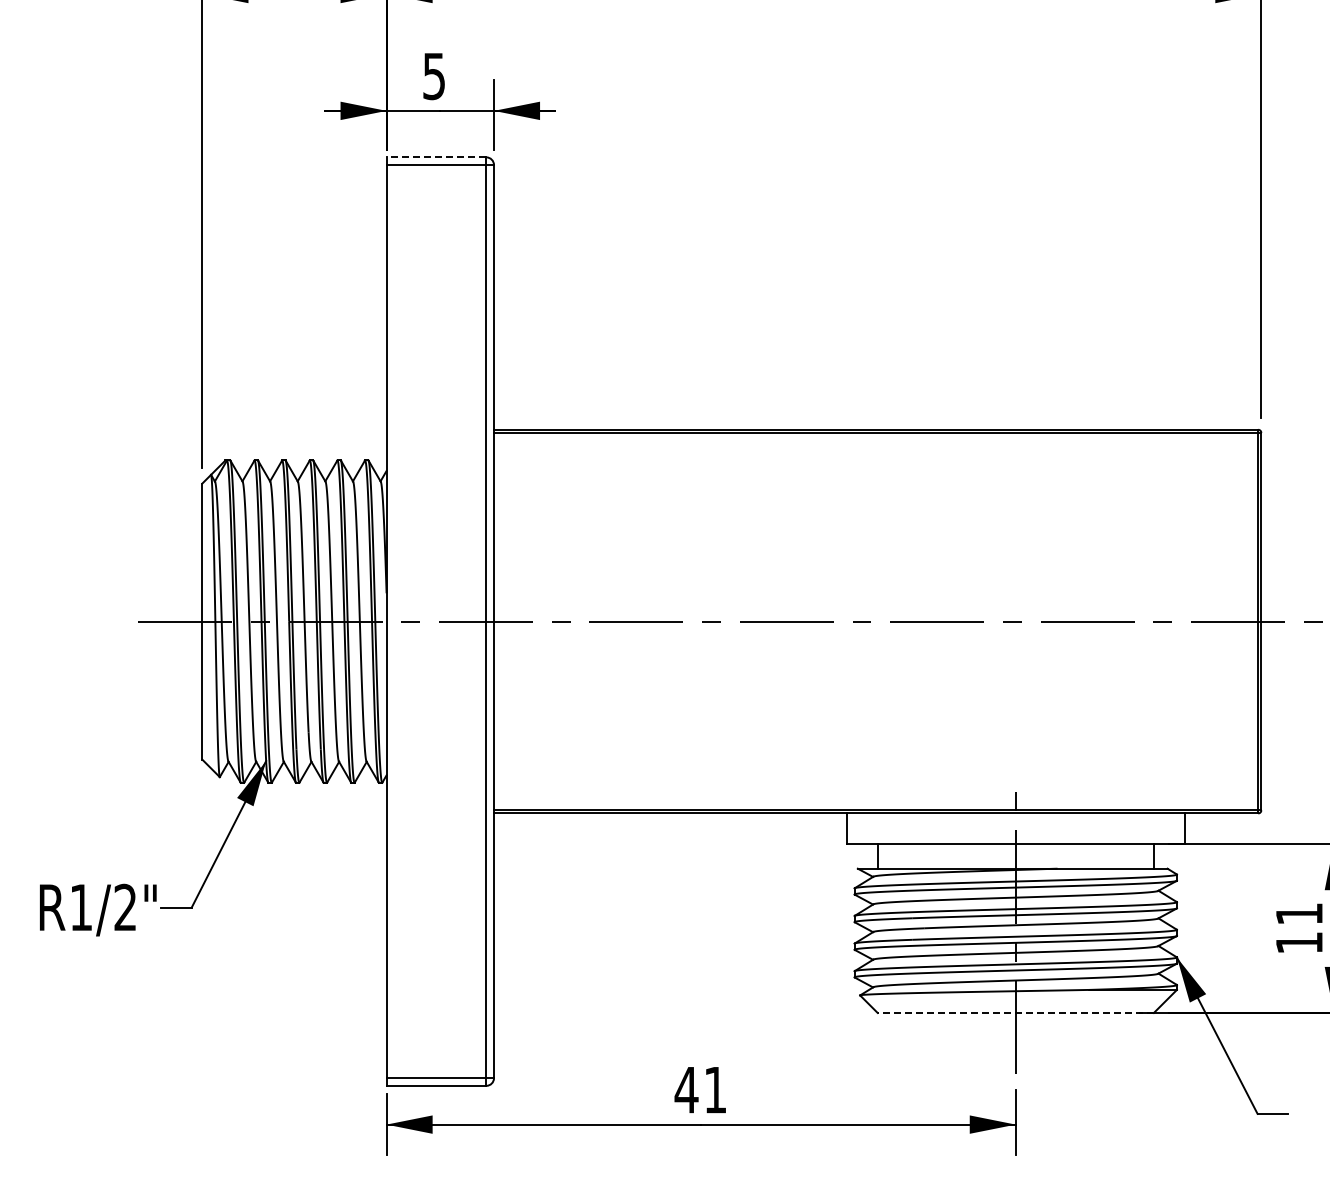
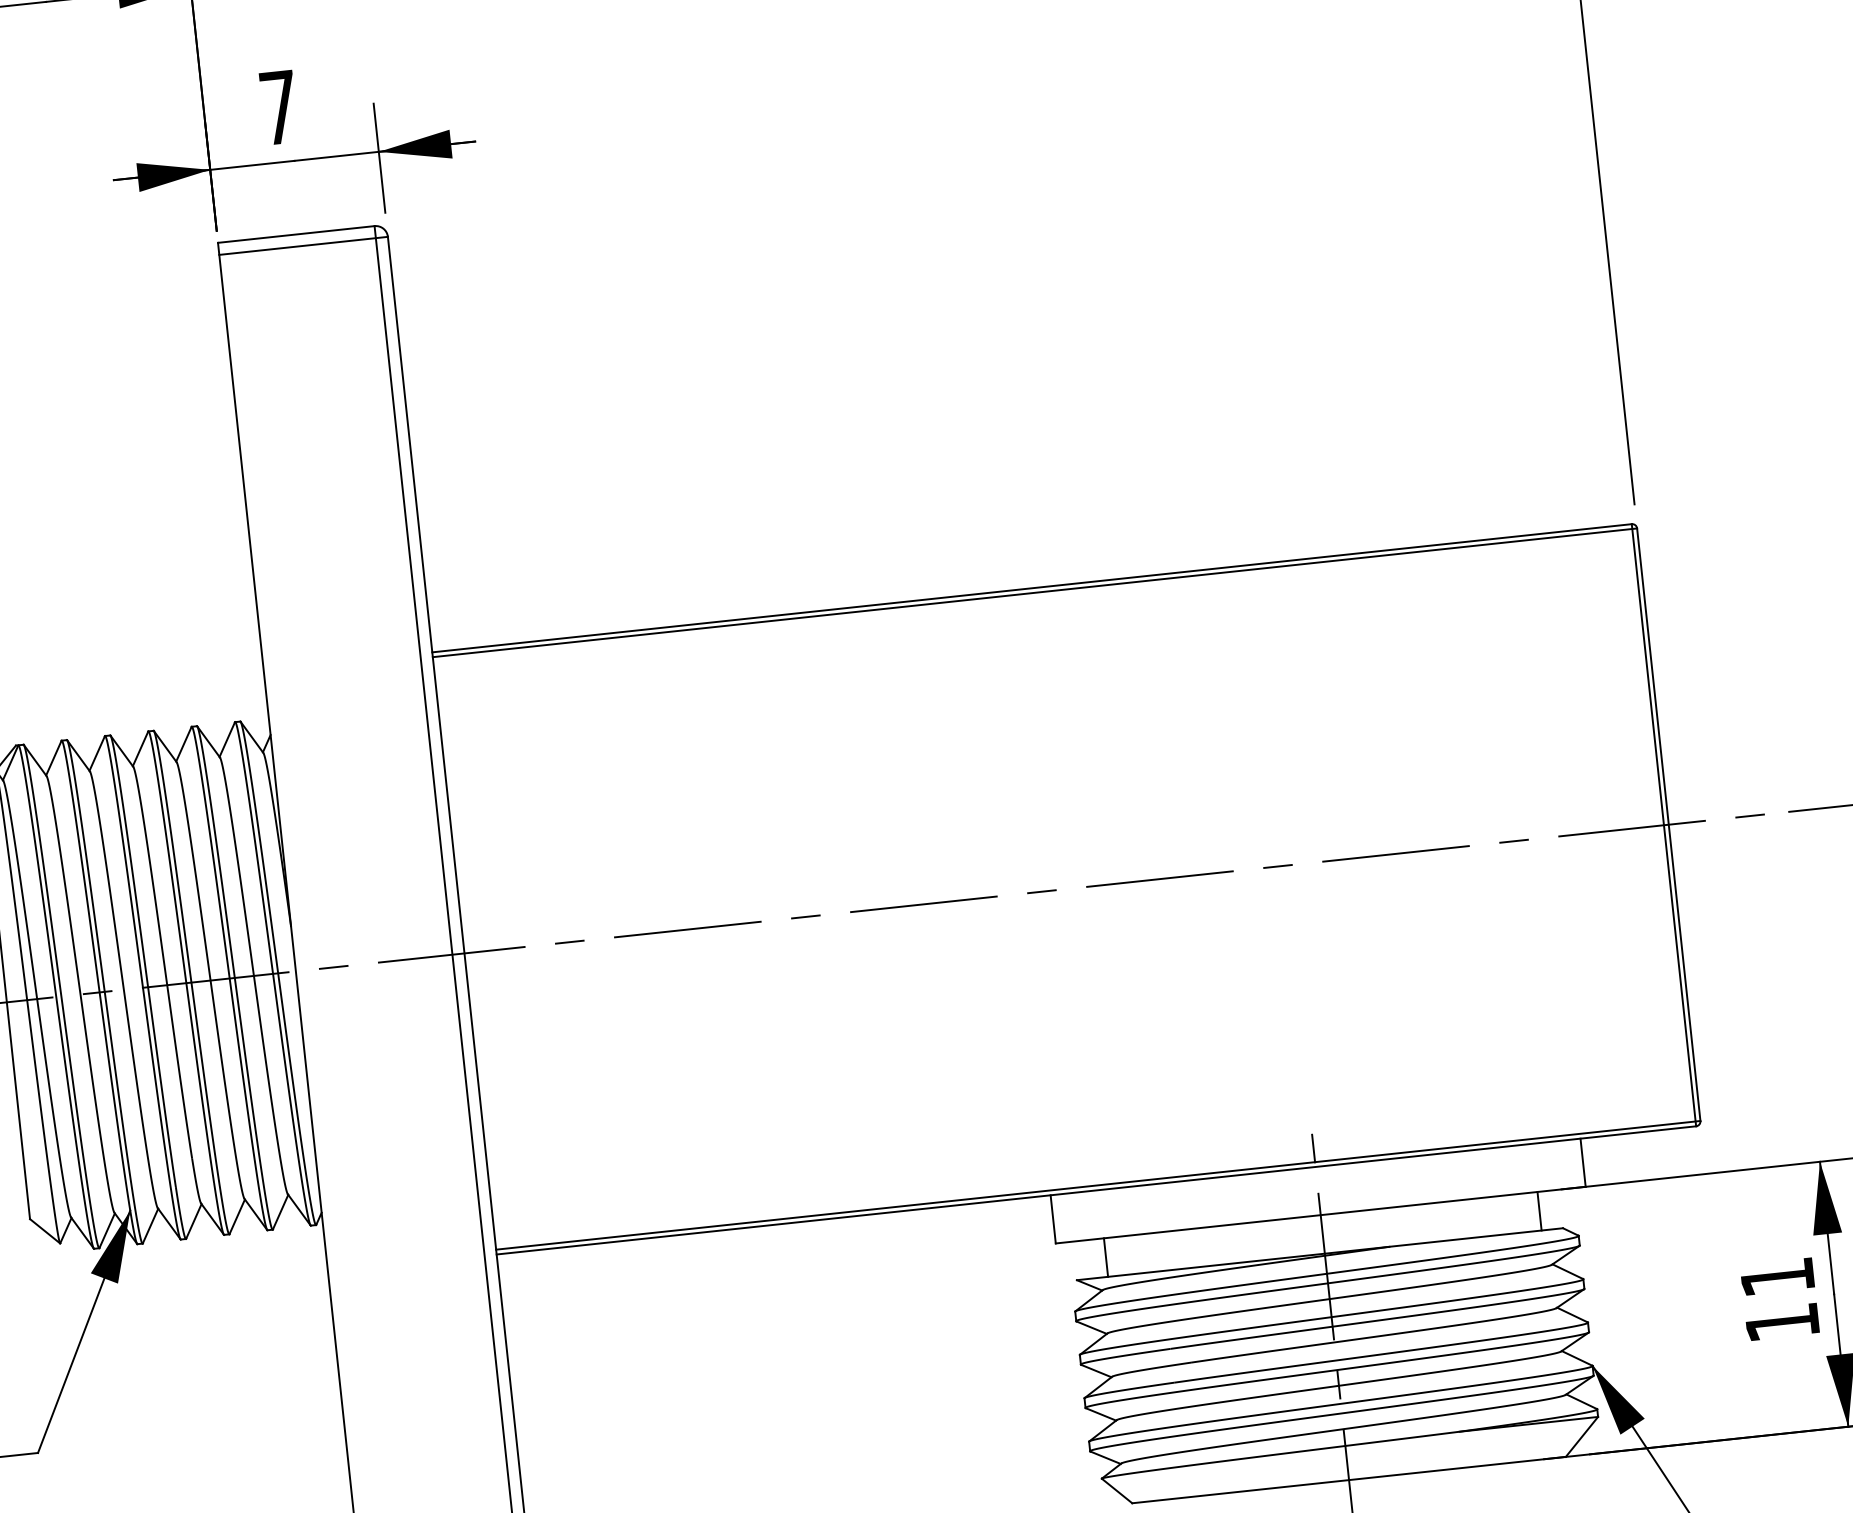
text: (433, 76) -> (278, 108), 5 -> 7
line: (436, 157) -> (296, 234), dashed -> solid
line: (1015, 1012) -> (1348, 1479), dashed -> solid

